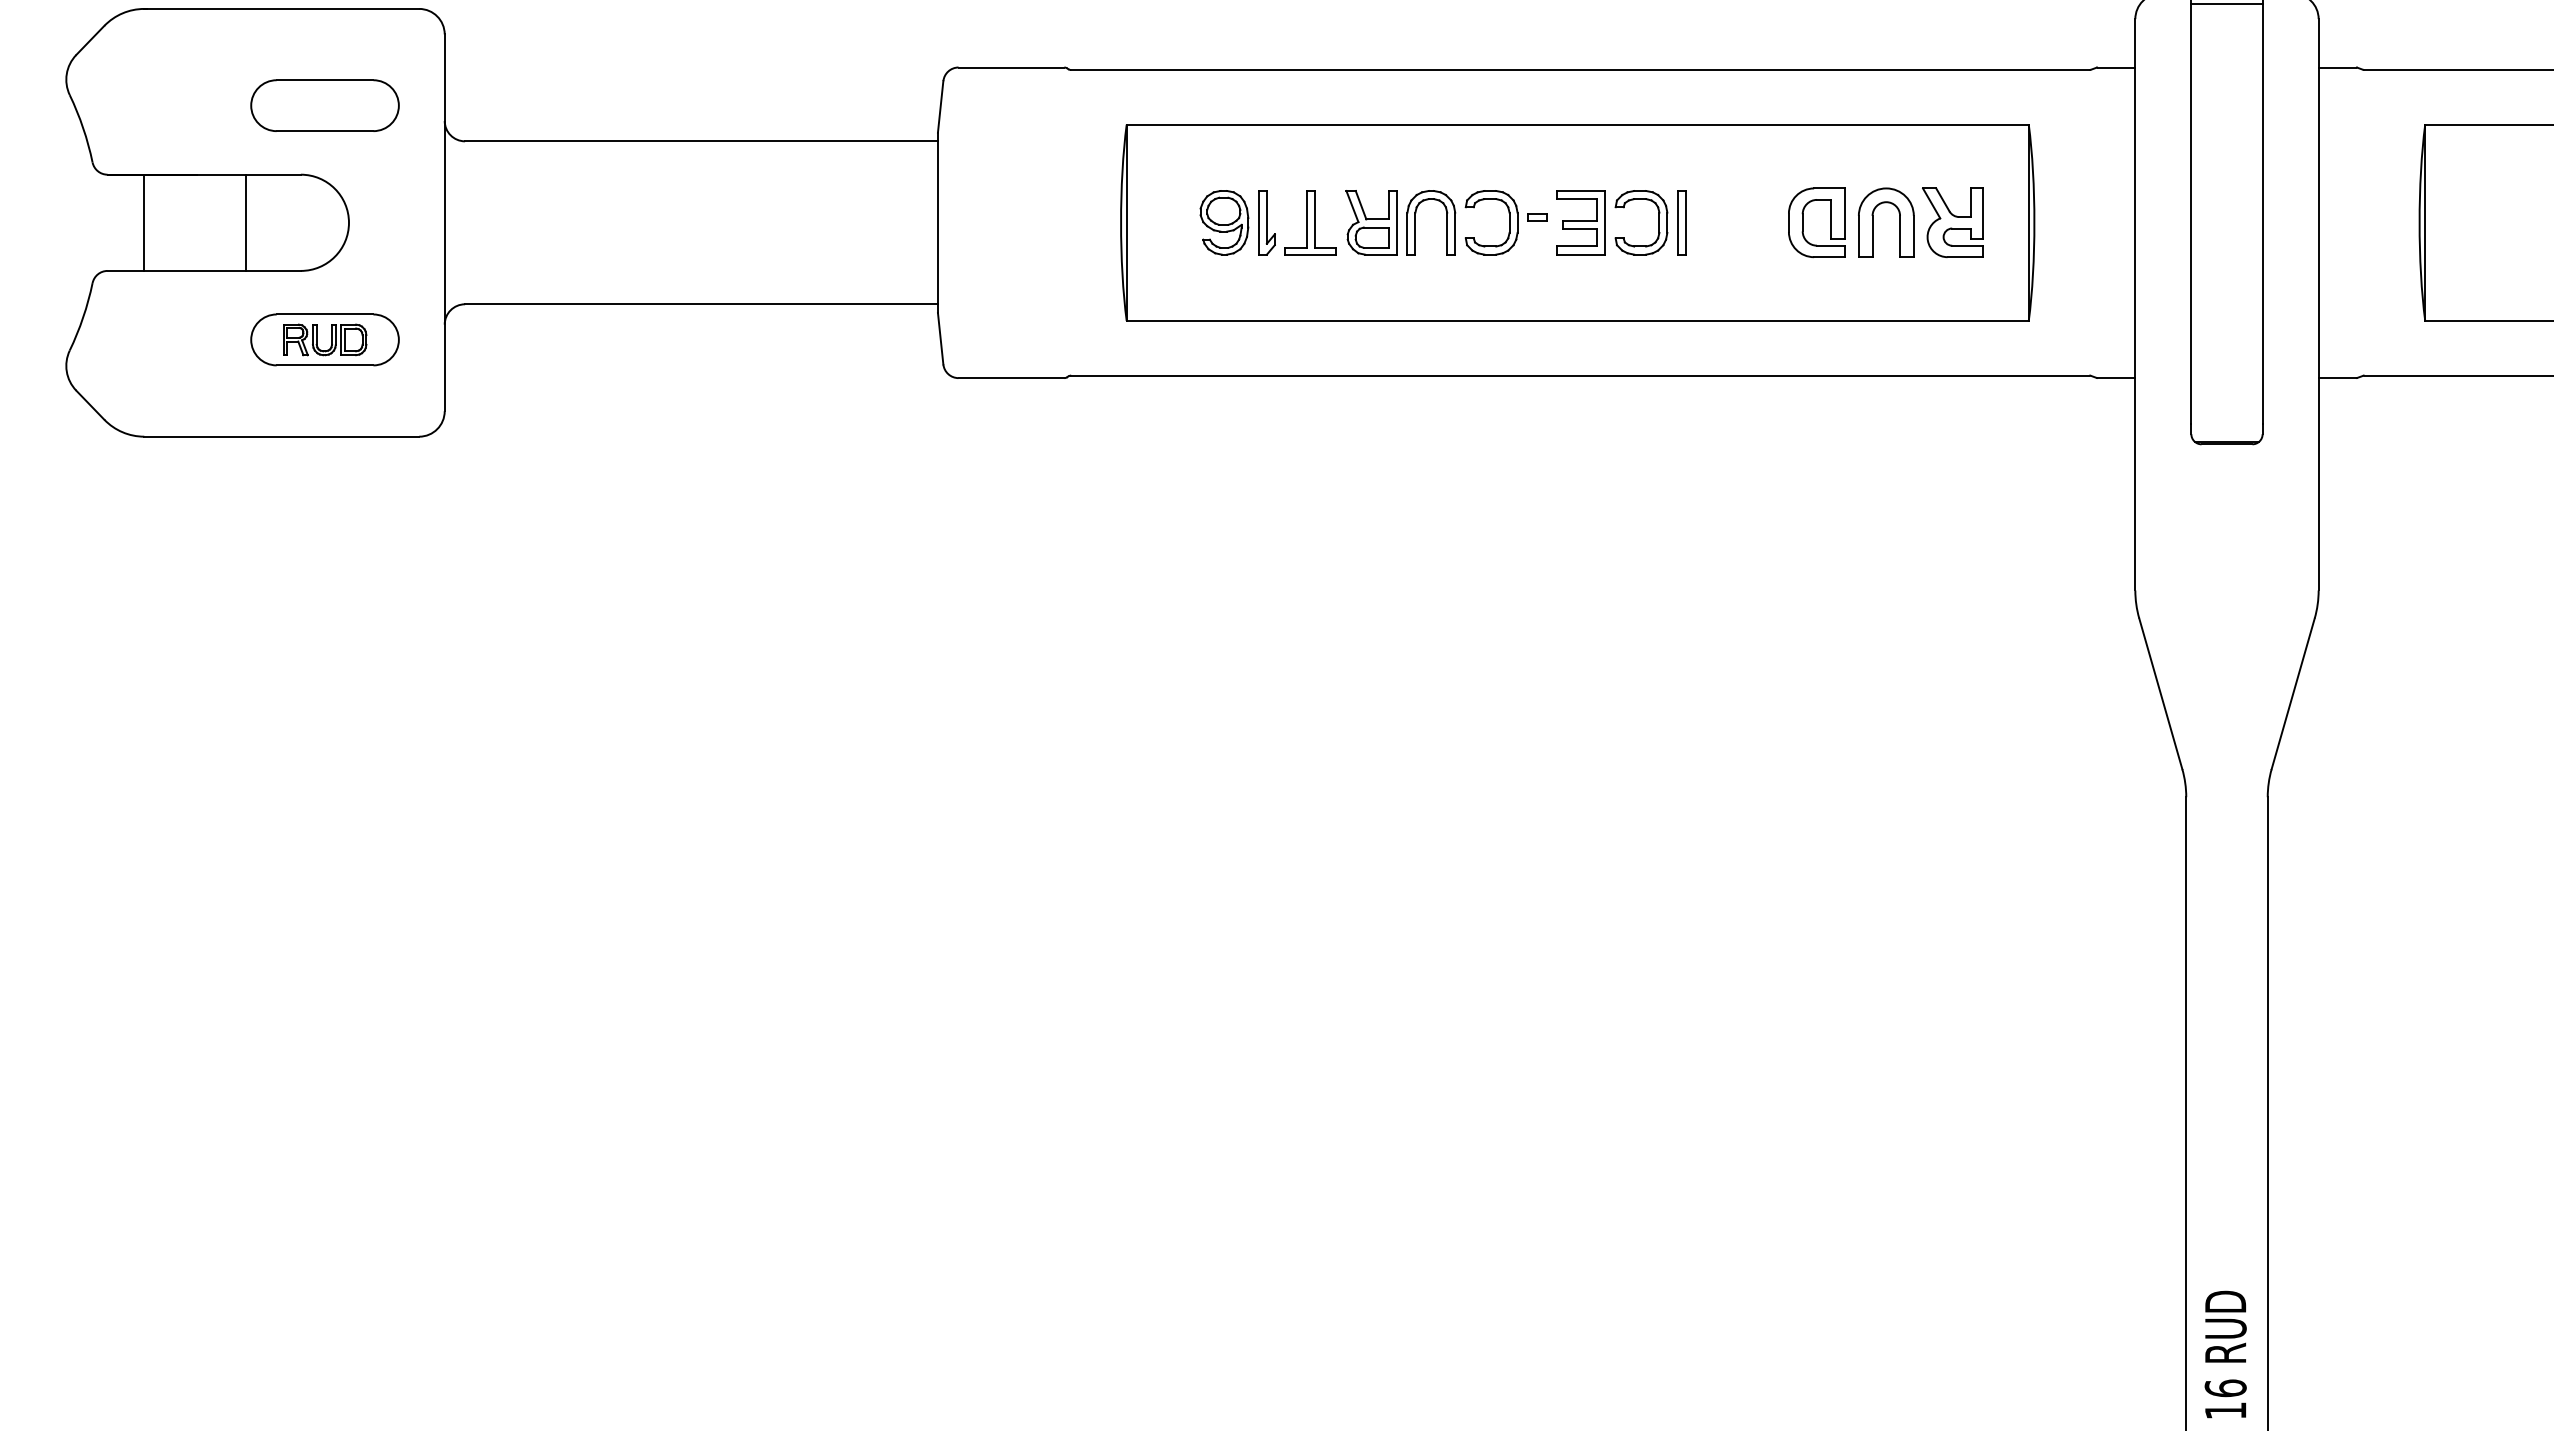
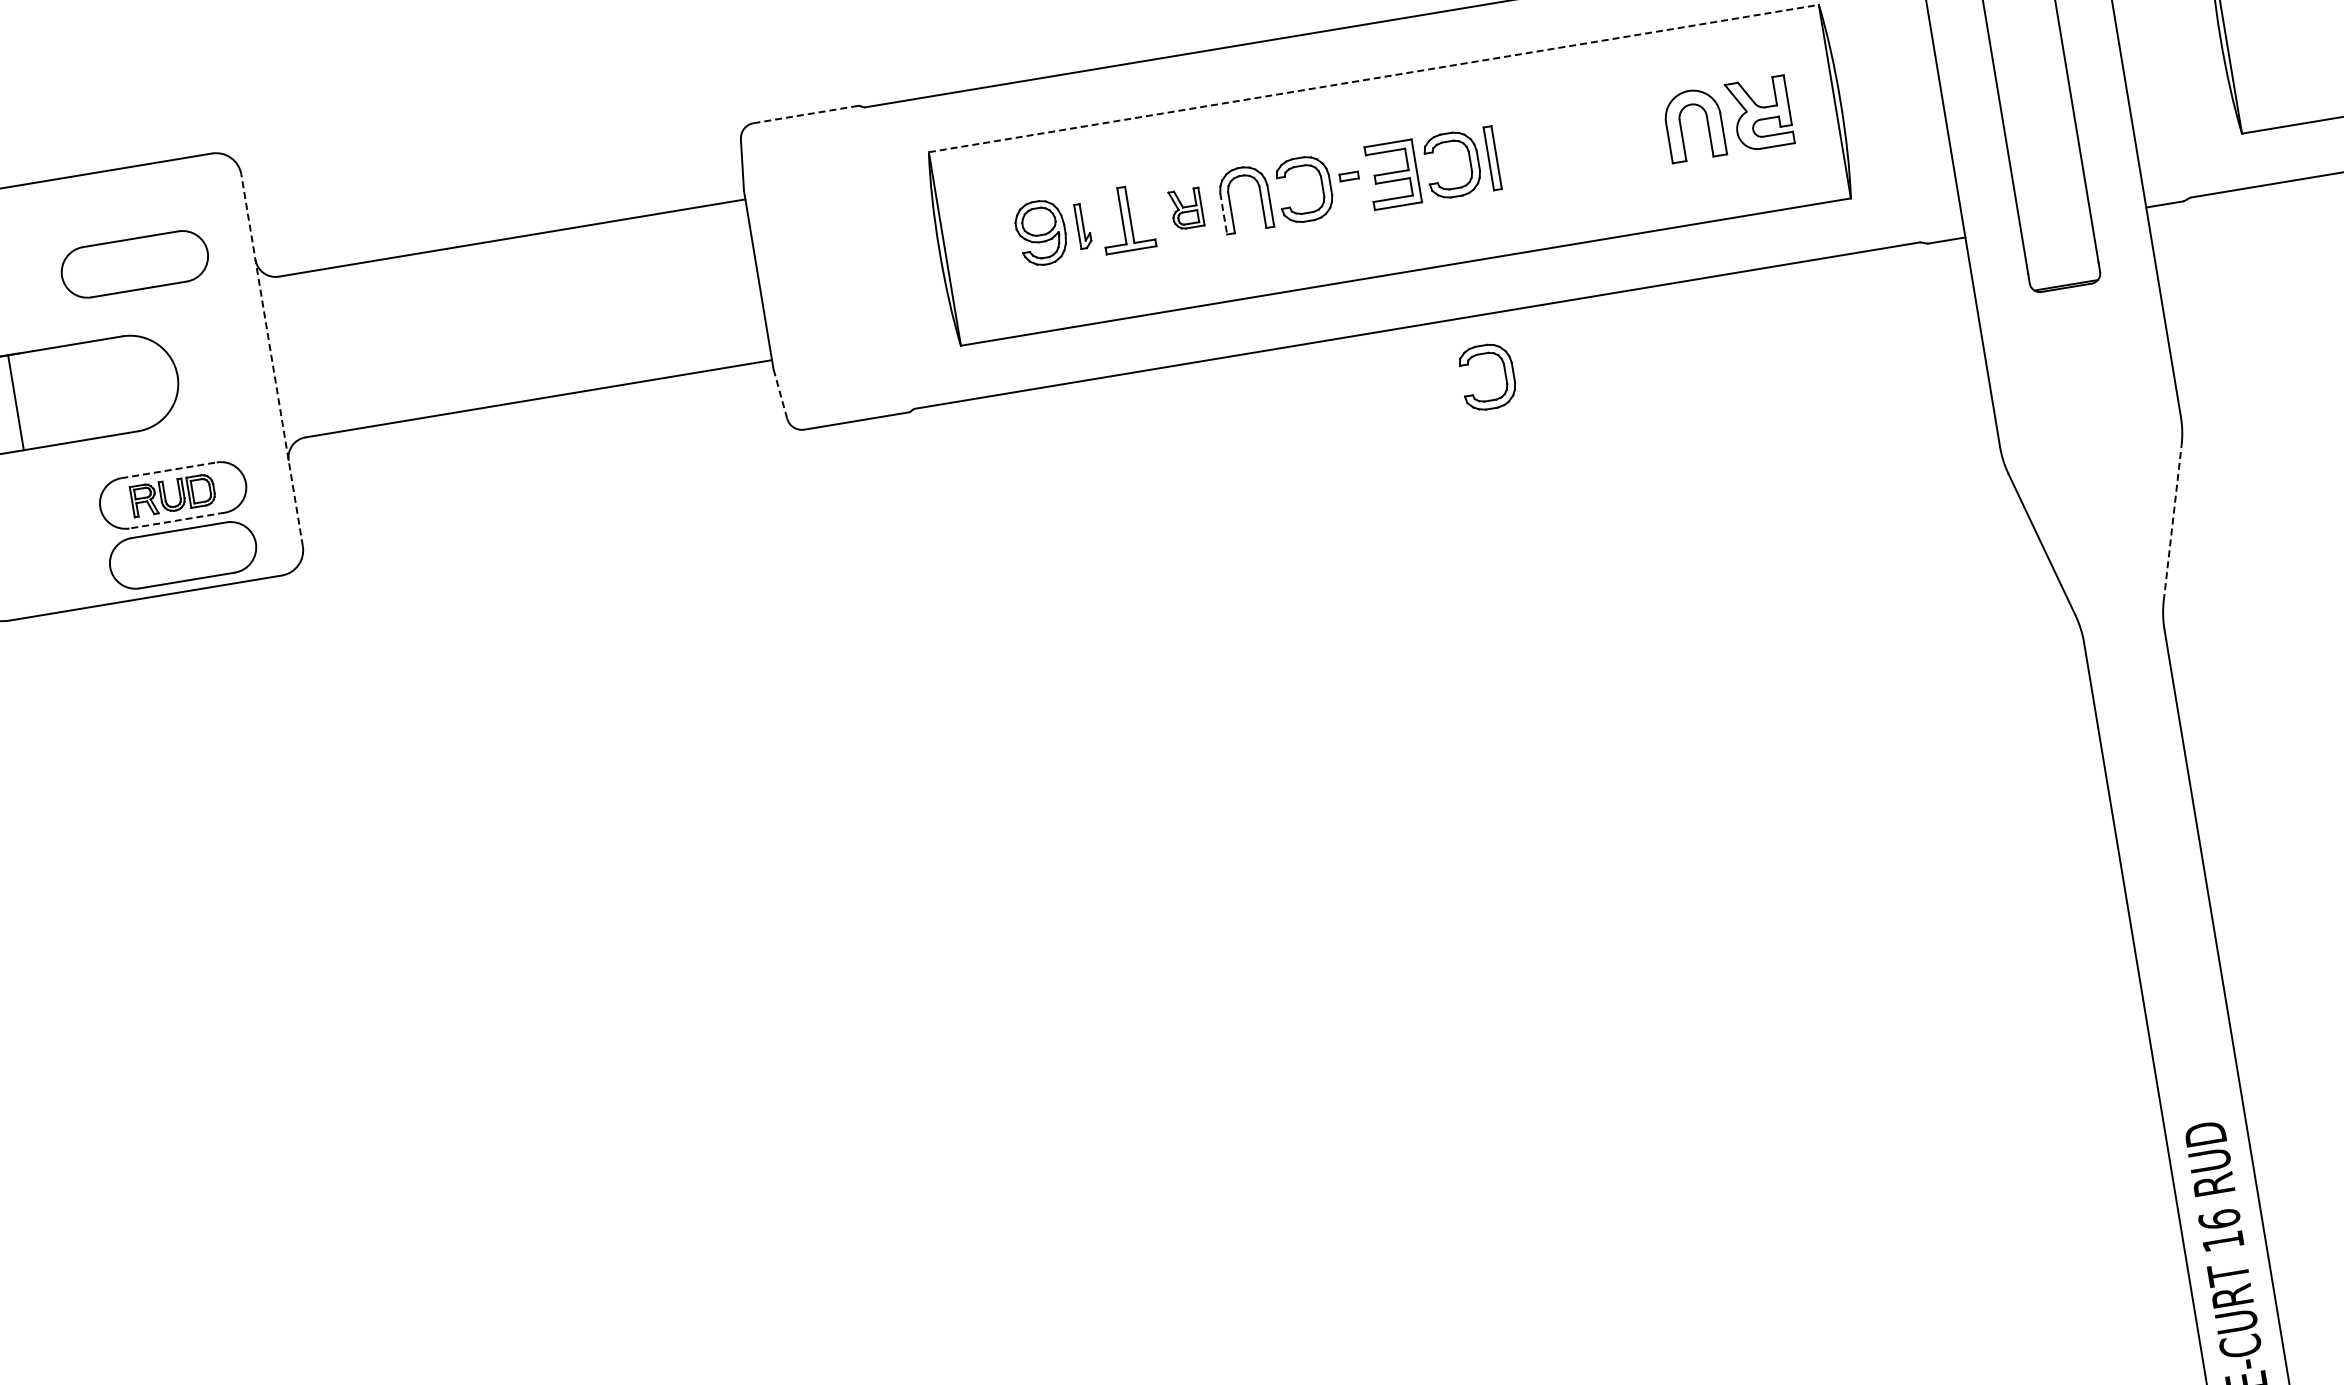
line: (1011, 67) -> (805, 114), solid -> dashed
line: (1578, 124) -> (1374, 78), solid -> dashed
line: (246, 222) -> (16, 402), moved
line: (444, 222) -> (271, 360), solid -> dashed
part: (1266, 222) -> (1082, 225), size x0.7
part: (1371, 222) -> (1186, 208), size x0.6
part: (1803, 222) -> (1612, 138), removed
line: (1407, 234) -> (1223, 214), solid -> dashed
line: (325, 314) -> (169, 470), solid -> dashed
line: (940, 338) -> (780, 393), solid -> dashed
line: (324, 365) -> (176, 520), solid -> dashed
part: (324, 400) -> (182, 555), added
part: (1658, 437) -> (1504, 373), added
line: (2293, 693) -> (2172, 522), solid -> dashed

